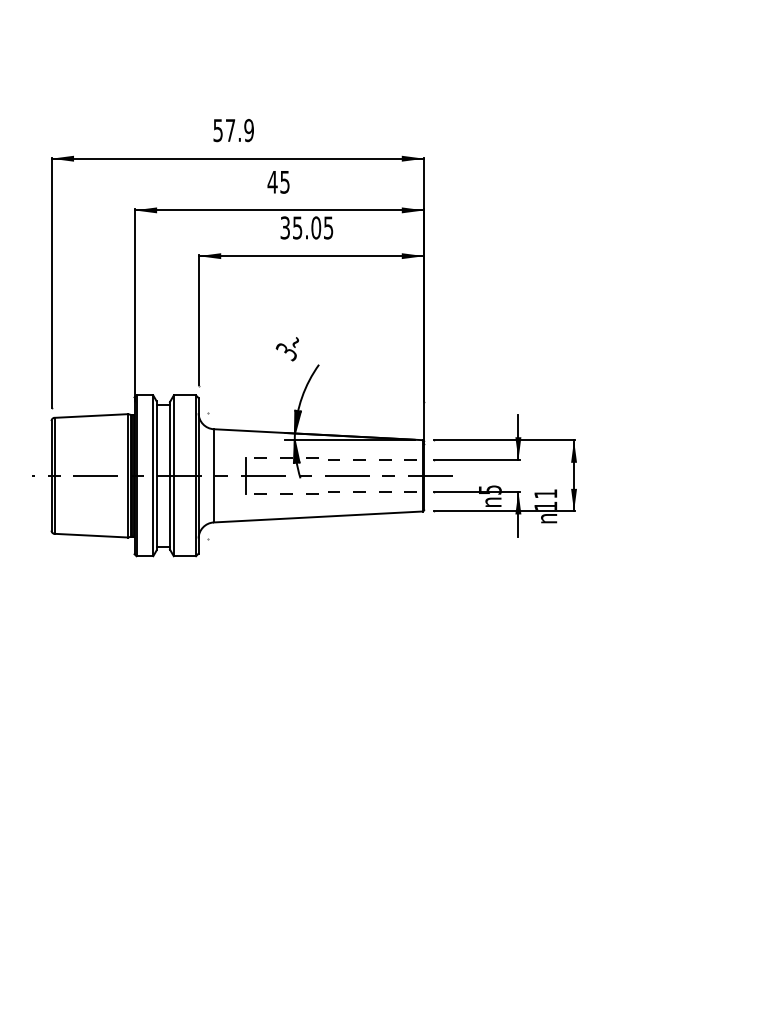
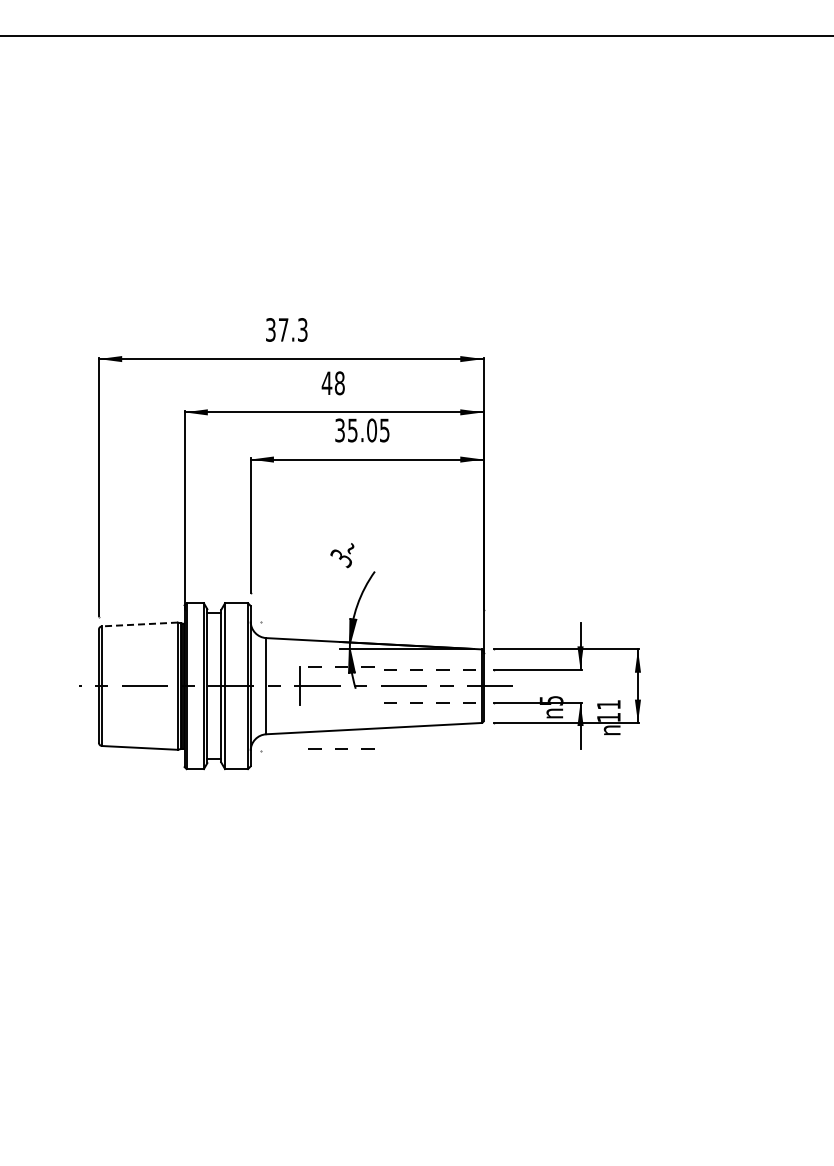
text: (233, 130) -> (286, 329), 57.9 -> 37.3
text: (284, 182) -> (339, 383), 45 -> 48
line: (91, 416) -> (140, 624), solid -> dashed
line: (286, 493) -> (341, 748), moved

